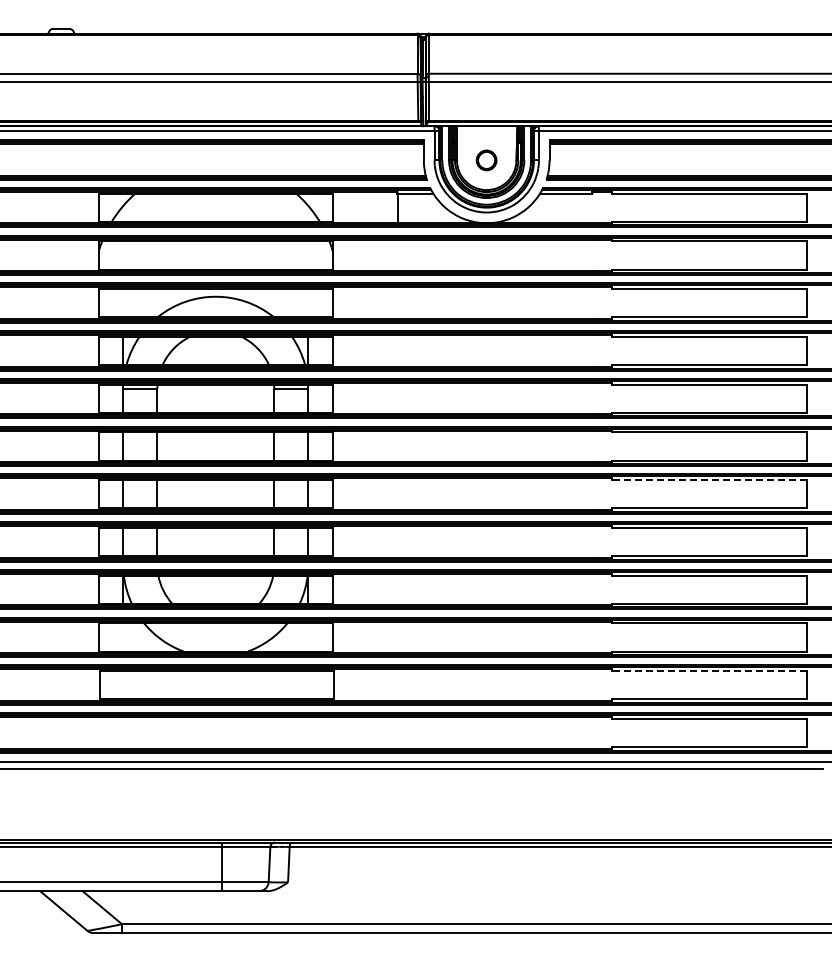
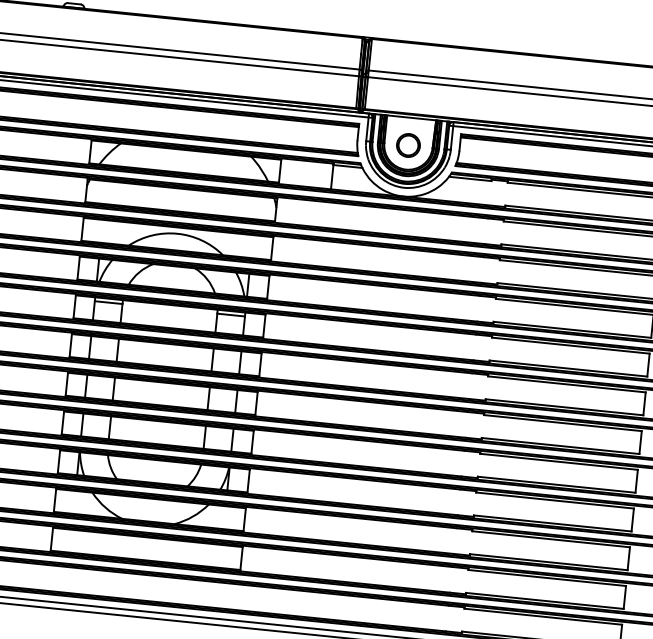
part: (486, 160) -> (408, 145), size x1.43
line: (709, 480) -> (562, 423), dashed -> solid
line: (709, 671) -> (547, 578), dashed -> solid

